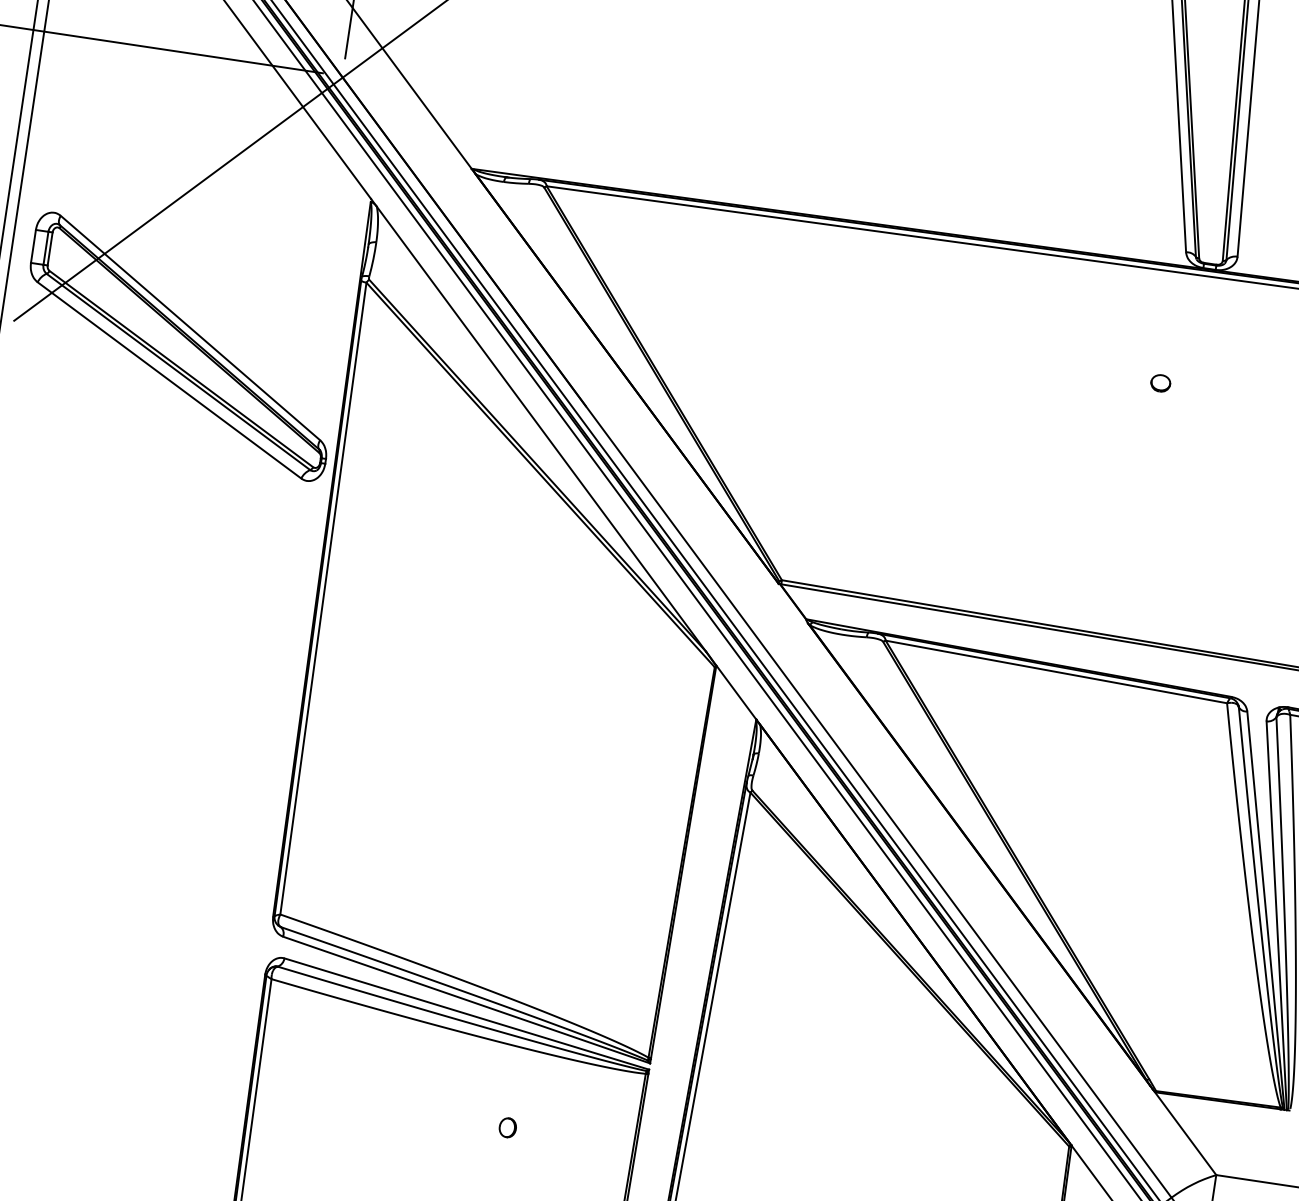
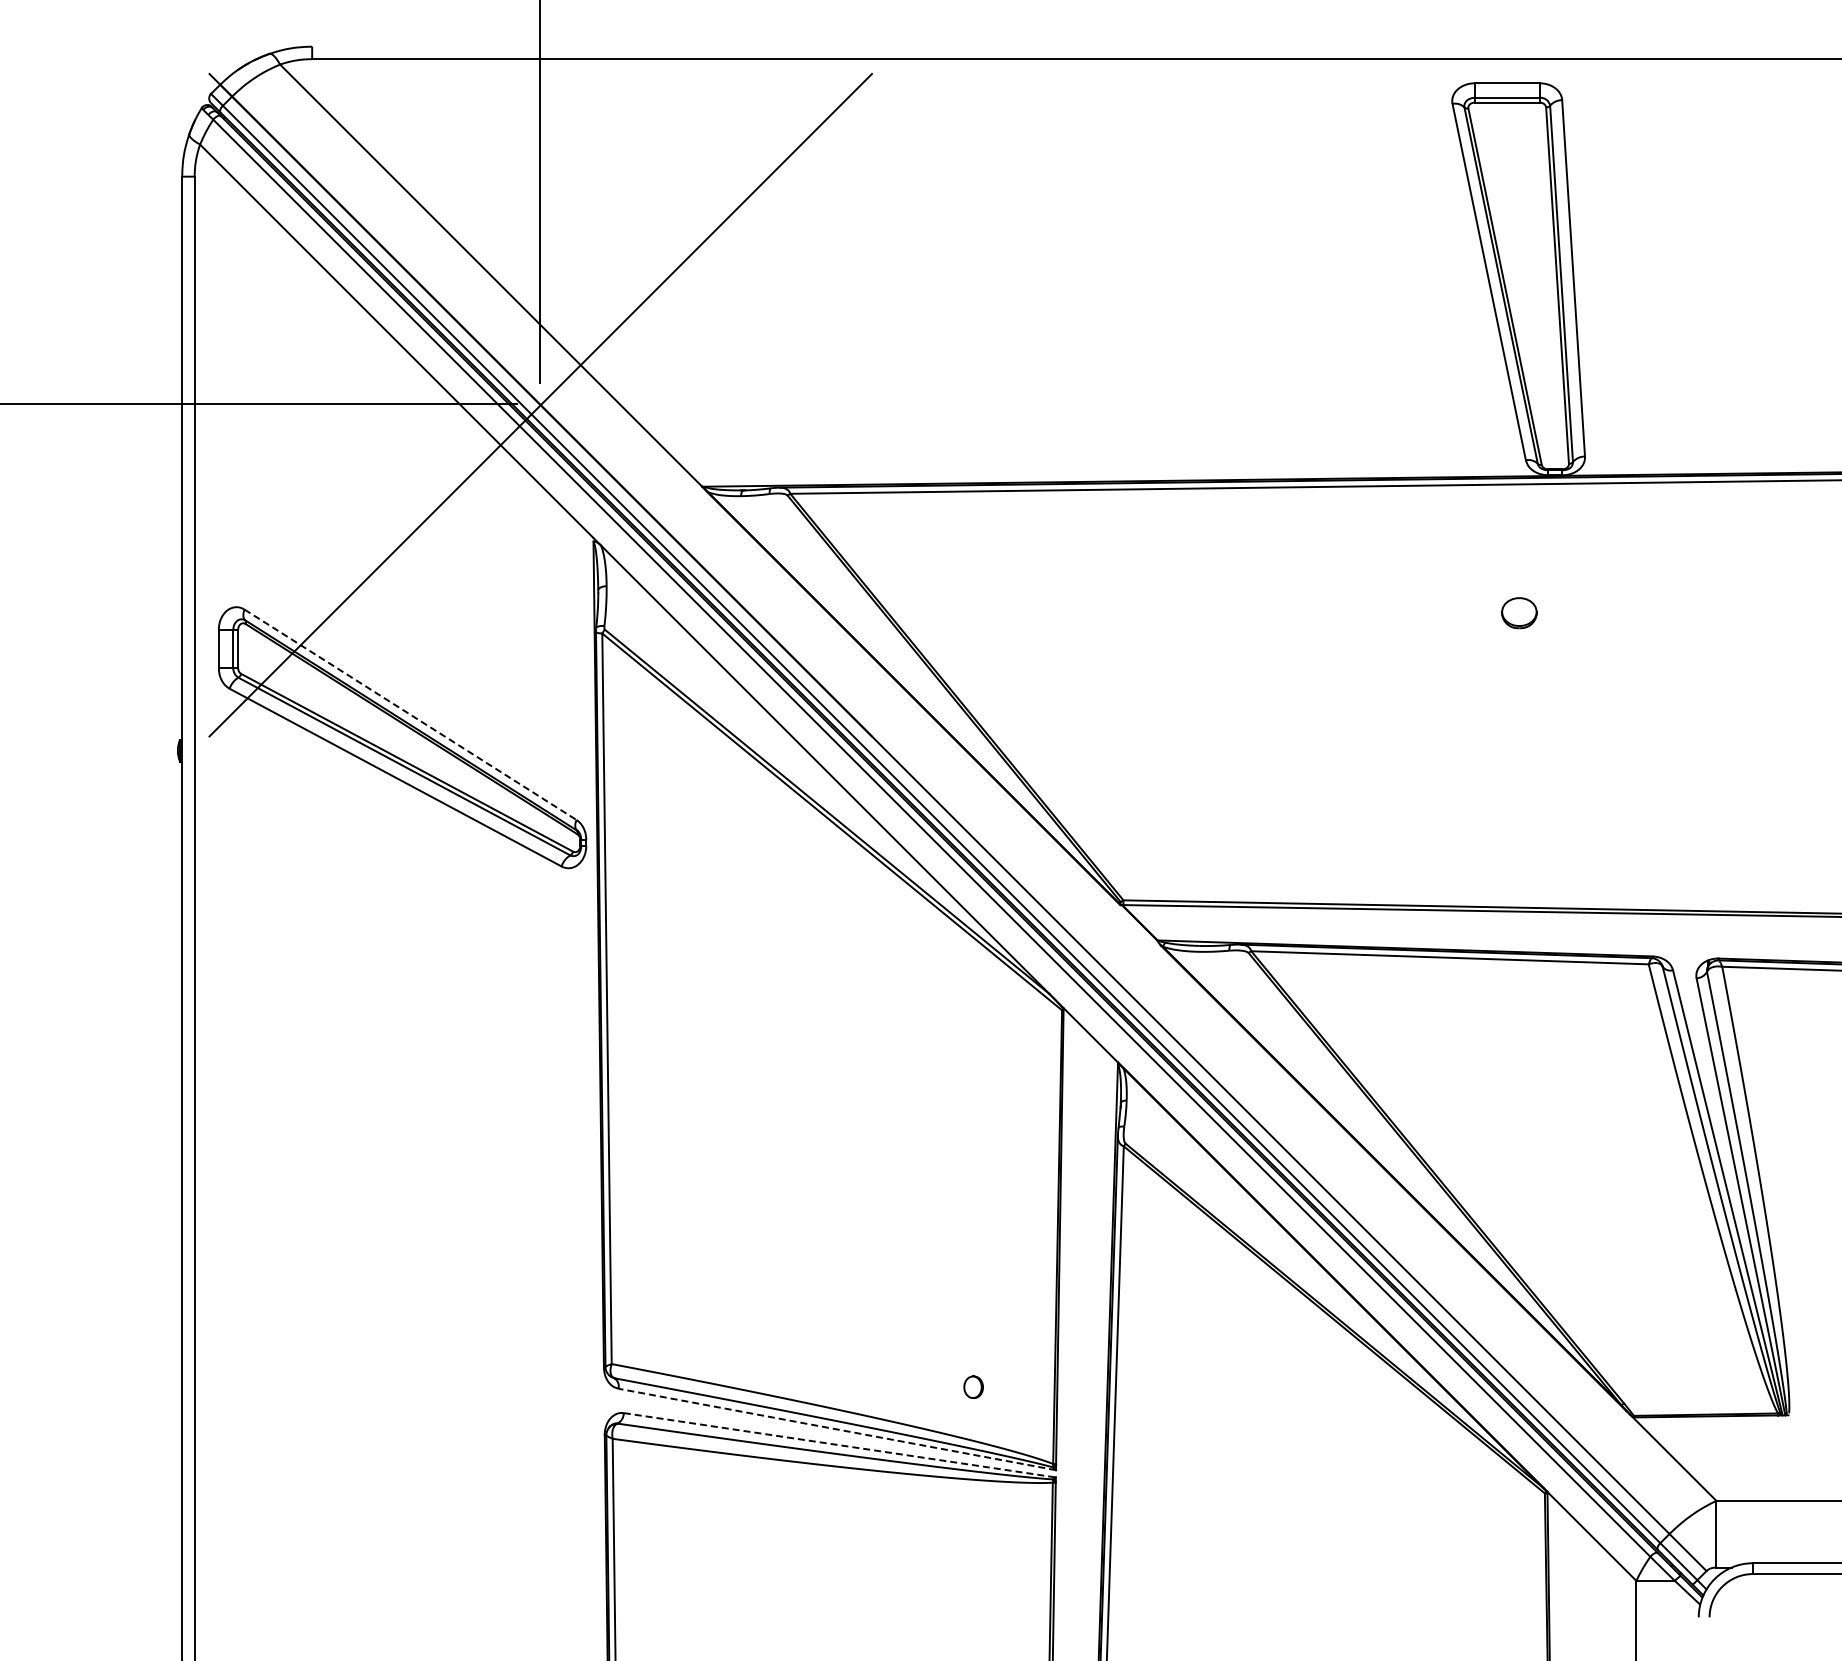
line: (190, 328) -> (410, 715), solid -> dashed
part: (1160, 382) -> (1519, 612), size x1.6
line: (465, 999) -> (836, 1429), solid -> dashed
line: (467, 1014) -> (840, 1445), solid -> dashed
part: (507, 1127) -> (973, 1386), moved

